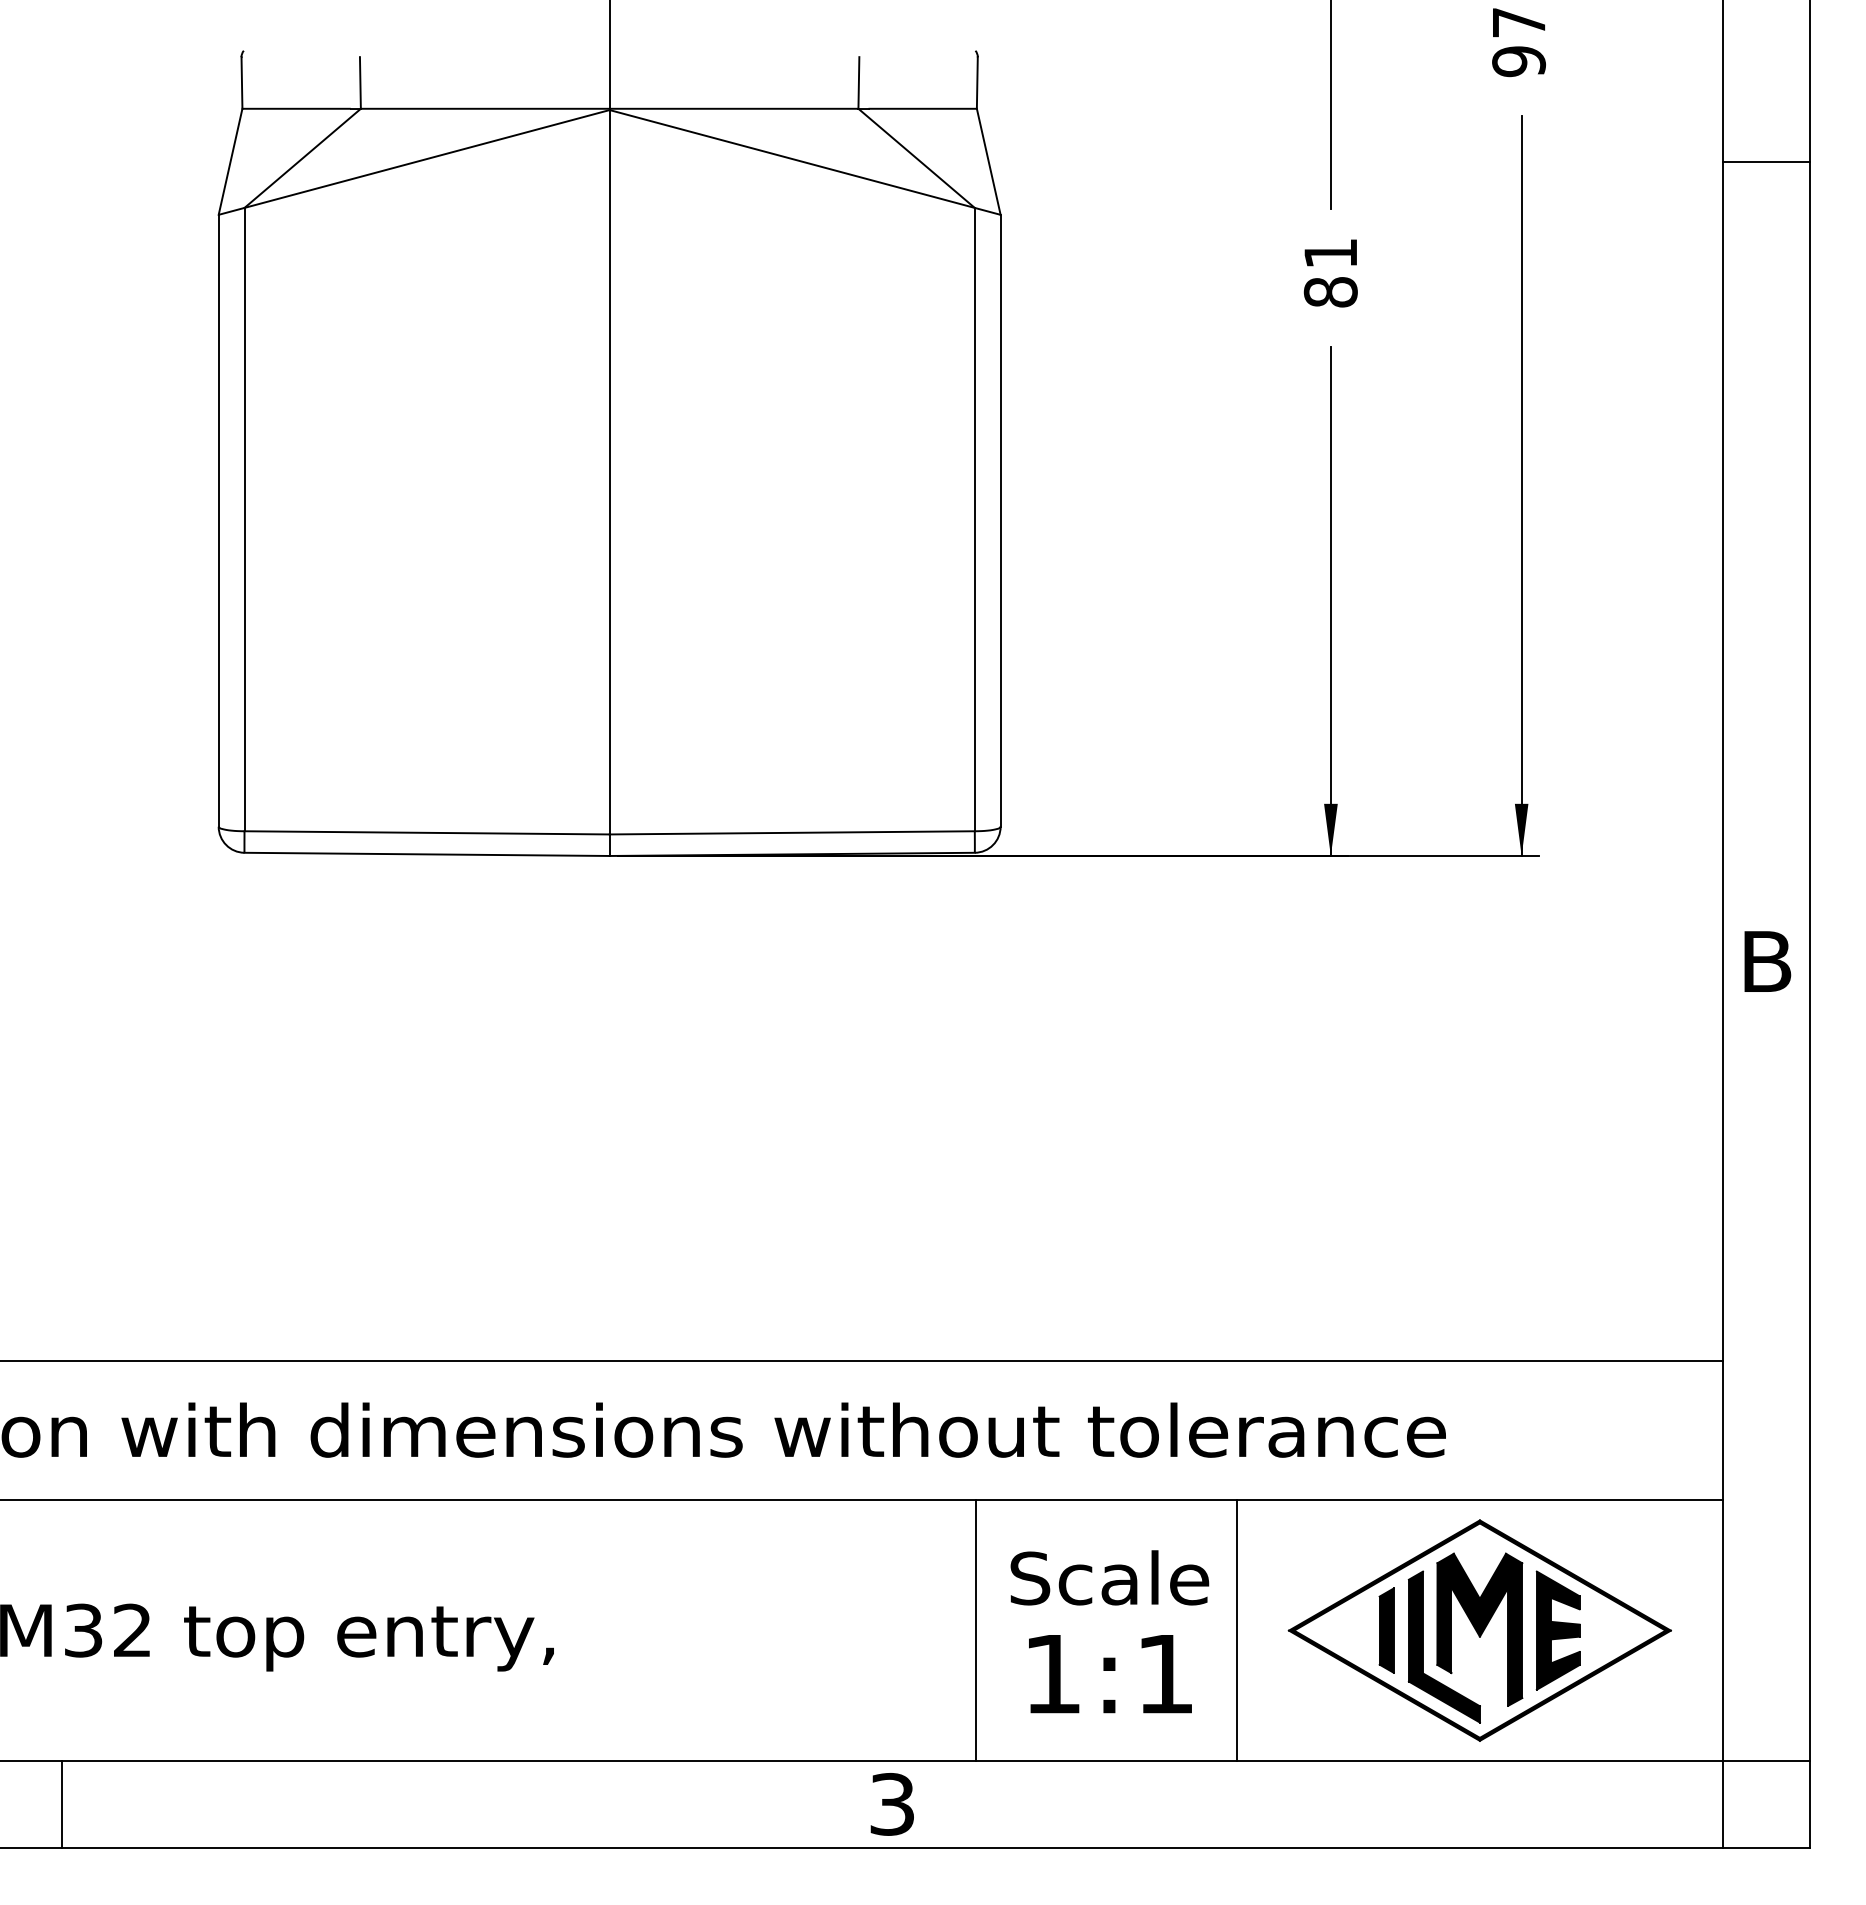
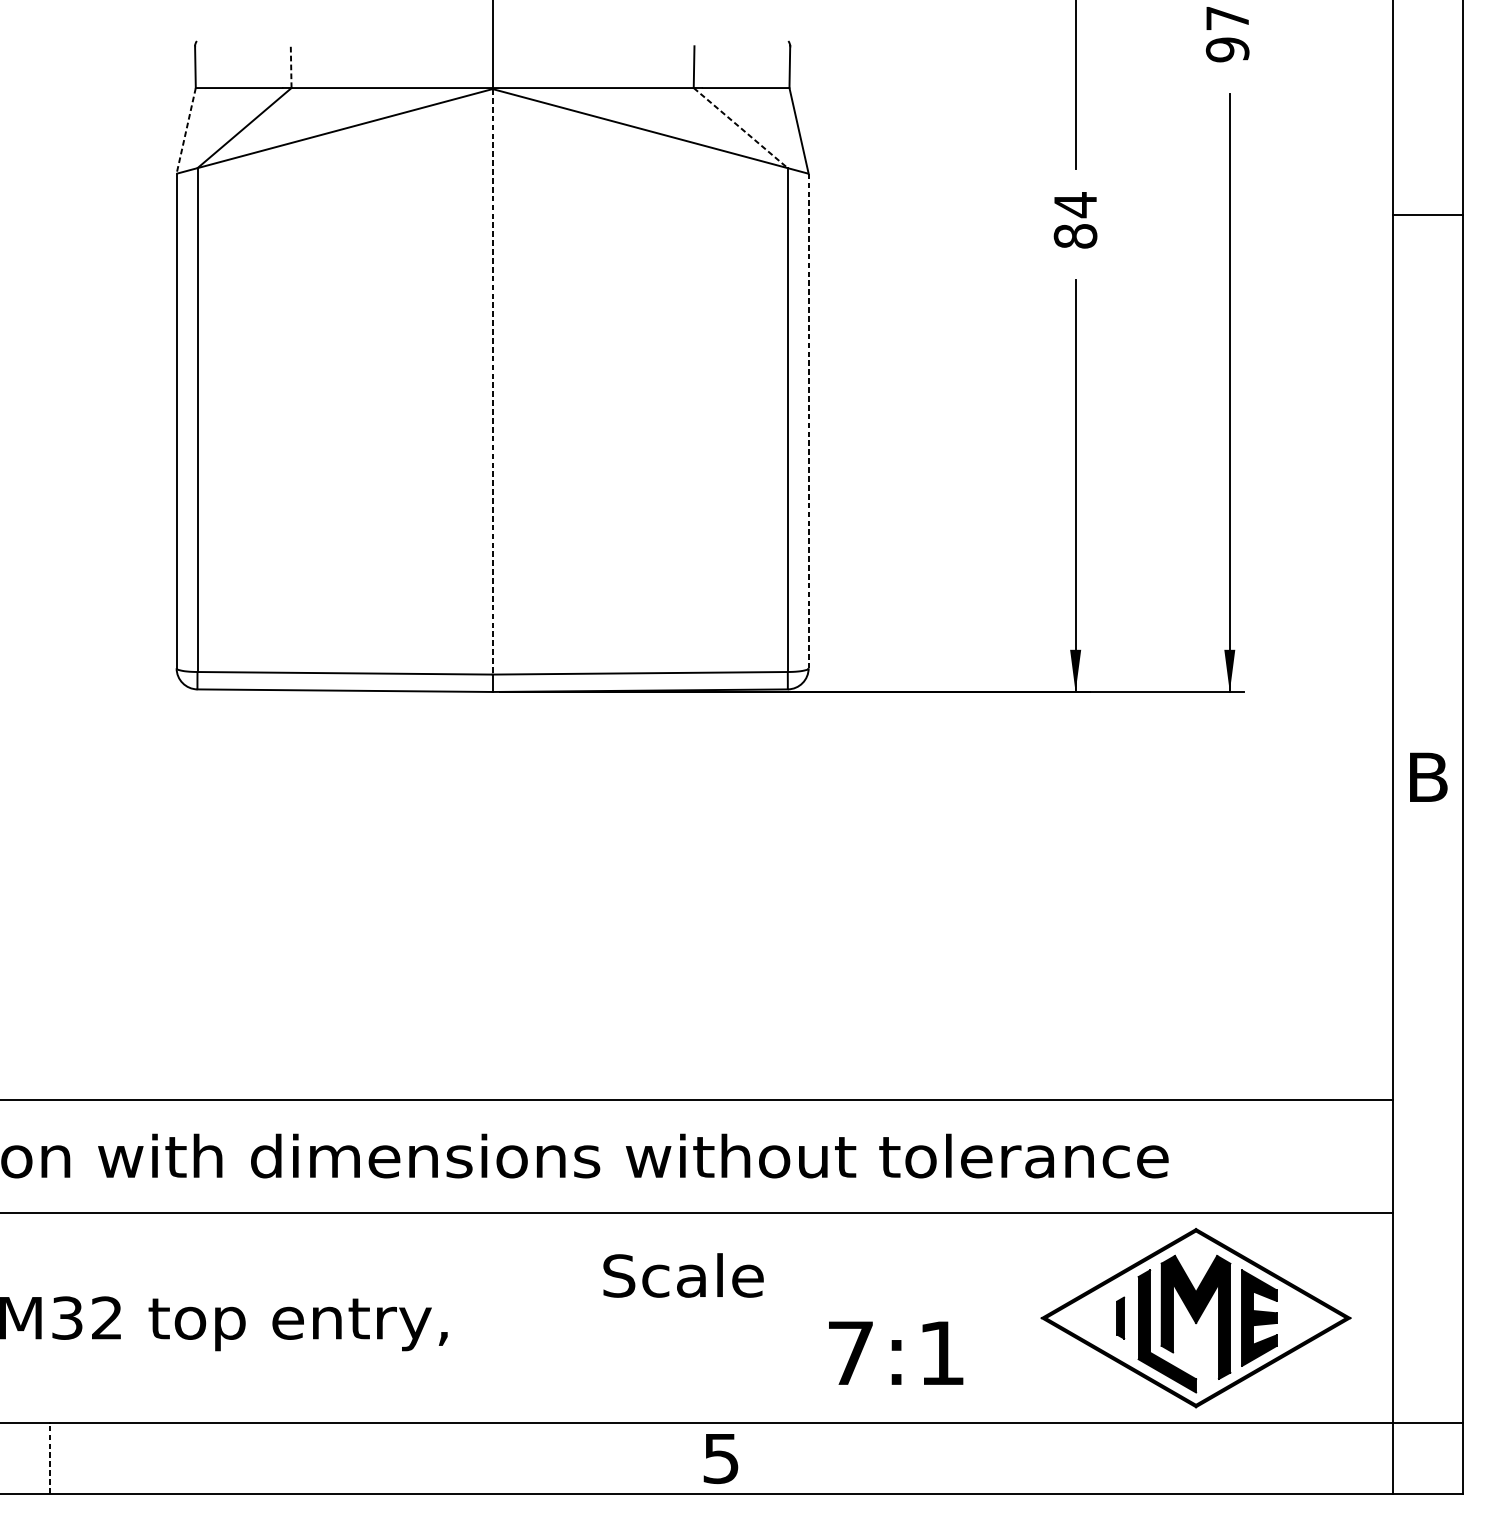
line: (360, 82) -> (291, 66), solid -> dashed
line: (917, 158) -> (741, 128), solid -> dashed
line: (230, 162) -> (186, 131), solid -> dashed
line: (1766, 162) -> (1427, 215), moved
text: (1330, 253) -> (1075, 204), 81 -> 84
line: (609, 472) -> (492, 382), solid -> dashed
line: (1000, 520) -> (808, 420), solid -> dashed
text: (1109, 1577) -> (683, 1275), moved
line: (976, 1630) -> (789, 1318), removed
line: (1236, 1630) -> (999, 1318), removed
part: (1386, 1630) -> (1120, 1318), size x0.6
text: (1052, 1674) -> (850, 1353), 1:1 -> 7:1
line: (62, 1803) -> (50, 1457), solid -> dashed
text: (891, 1804) -> (720, 1458), 3 -> 5

